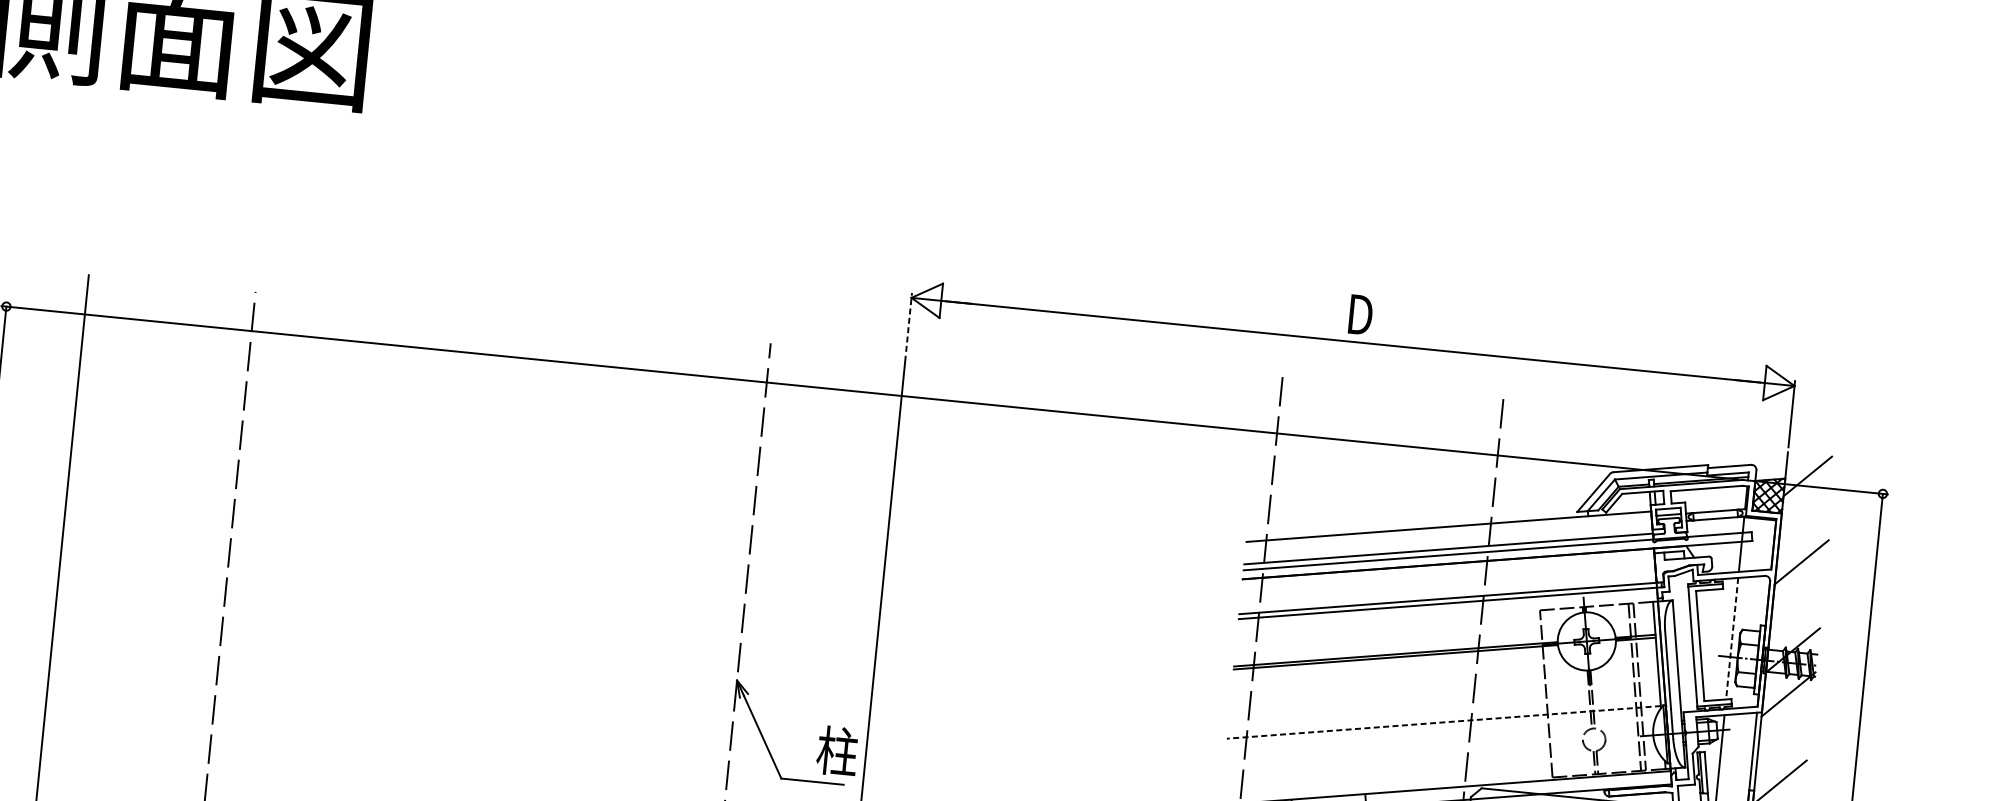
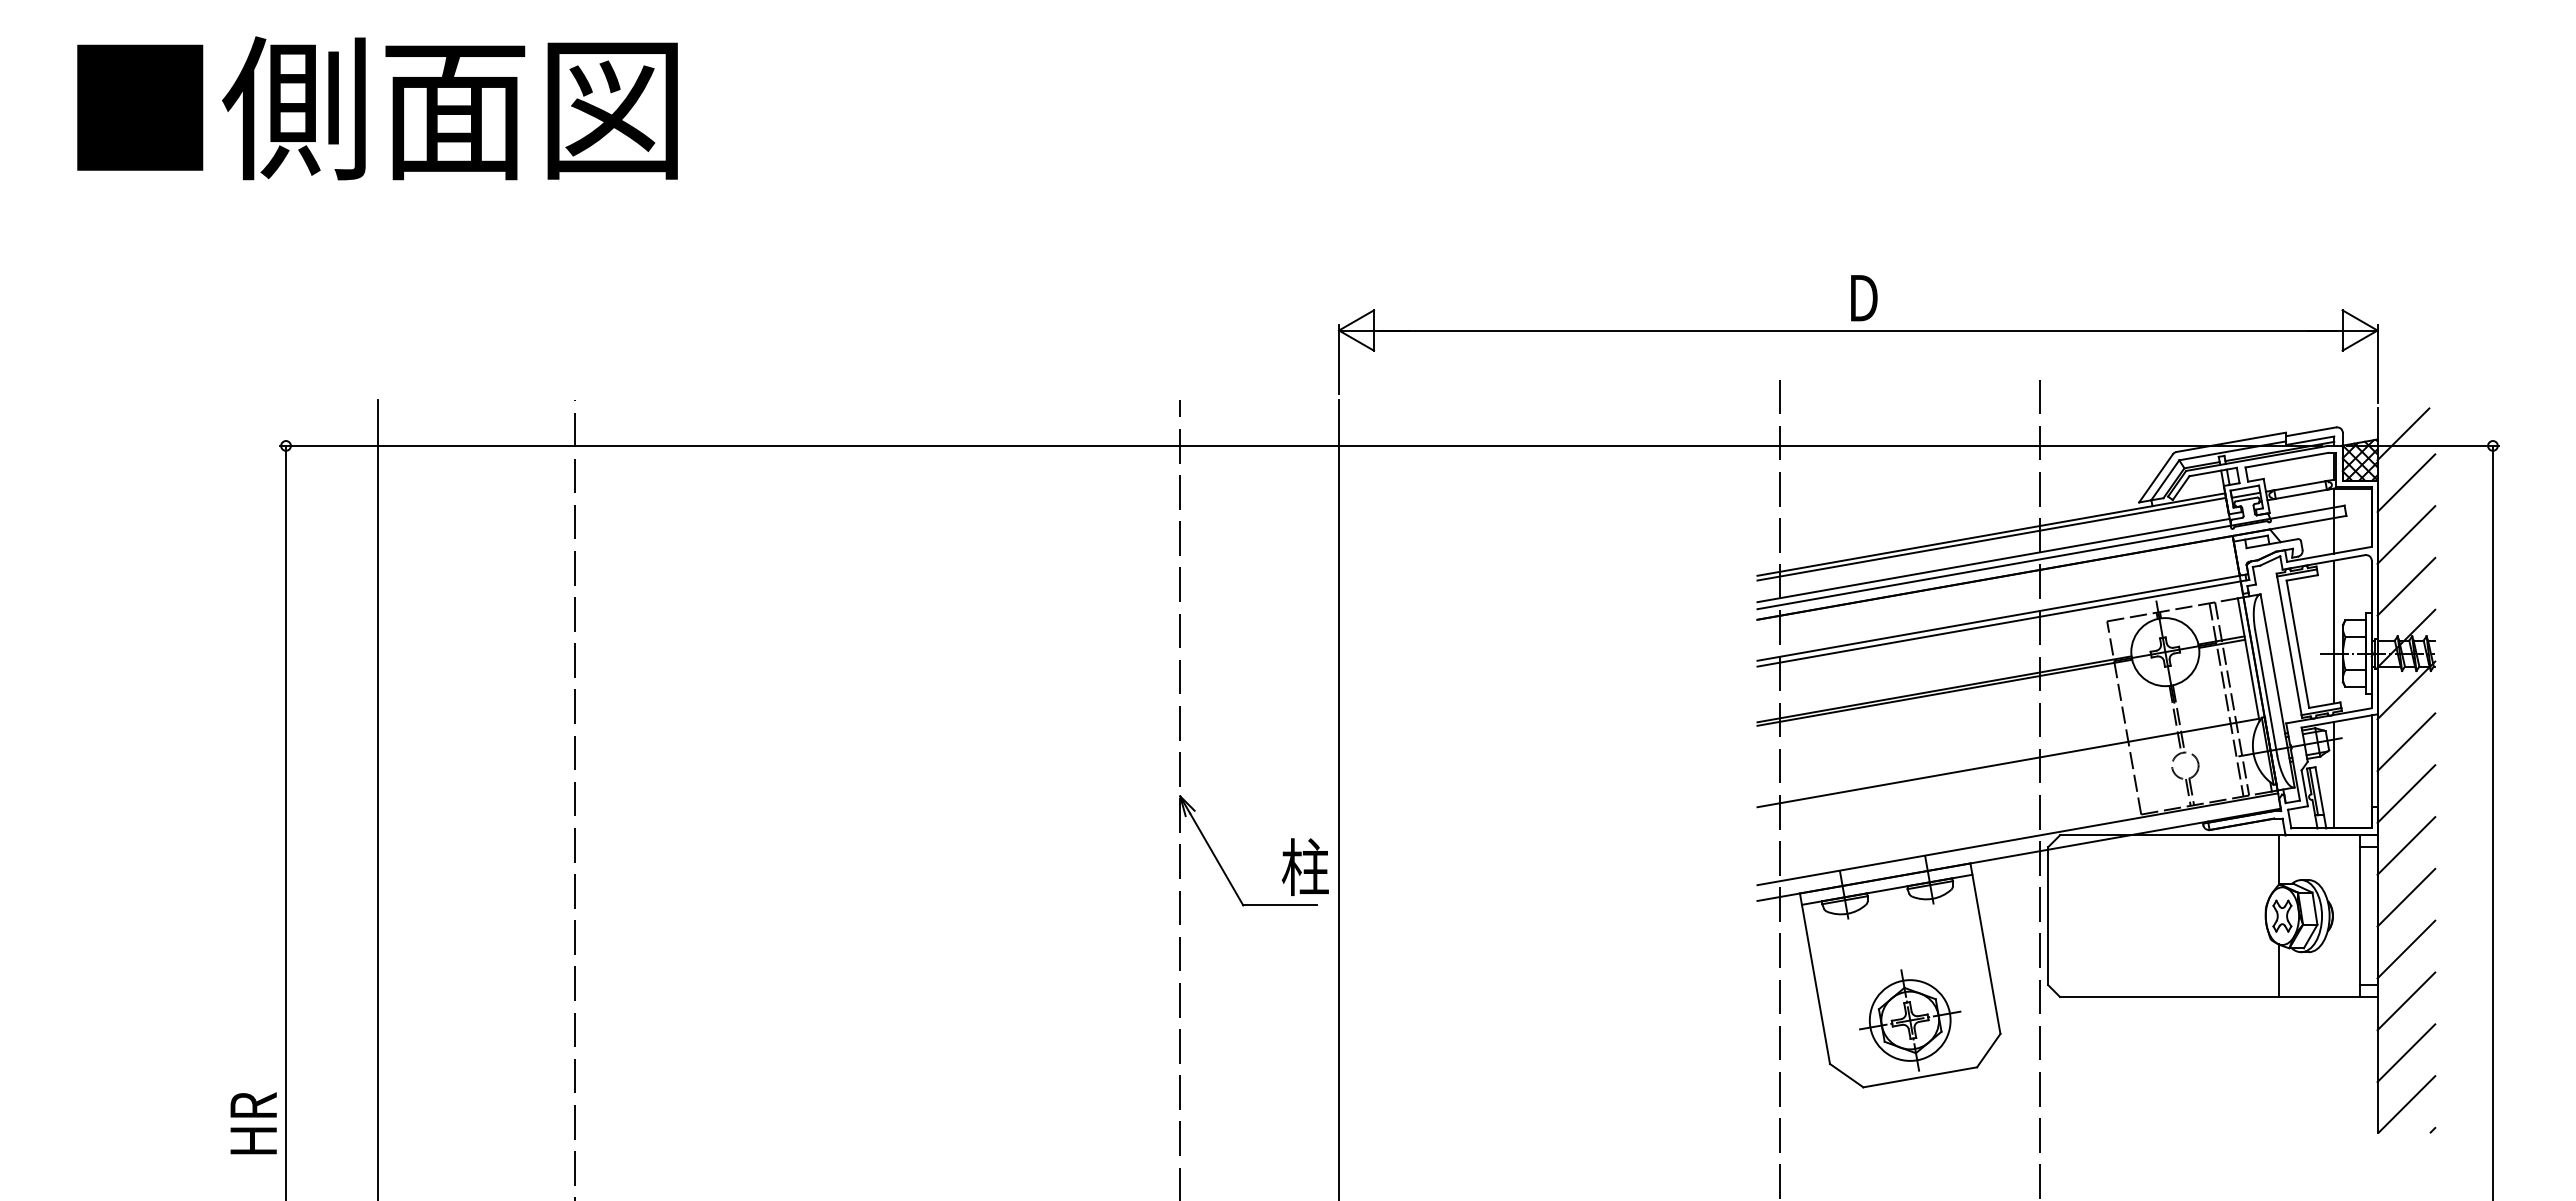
line: (909, 322) -> (1339, 359), dashed -> solid
line: (1806, 518) -> (2406, 483), added
line: (1448, 530) -> (1991, 538), added
line: (1797, 606) -> (2406, 586), added
line: (1732, 639) -> (2334, 632), dashed -> solid
line: (1444, 722) -> (2008, 763), dashed -> solid
line: (1784, 738) -> (2406, 742), added

